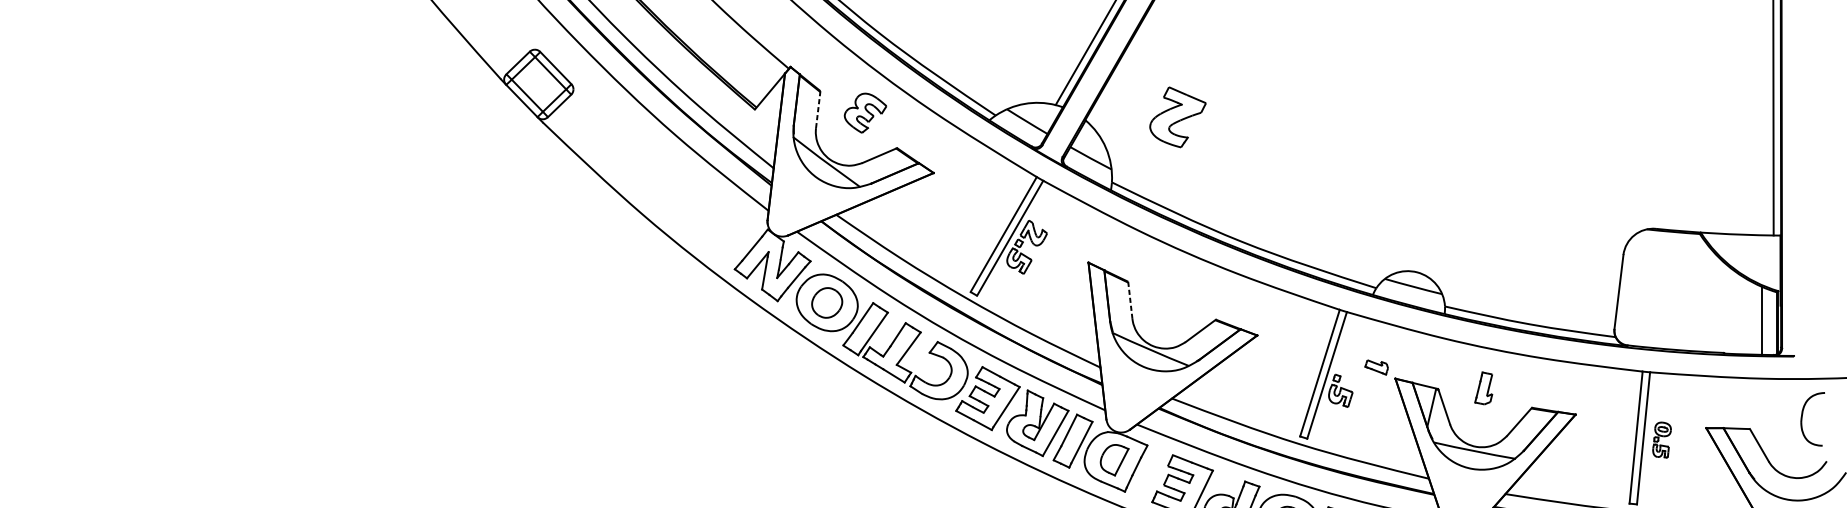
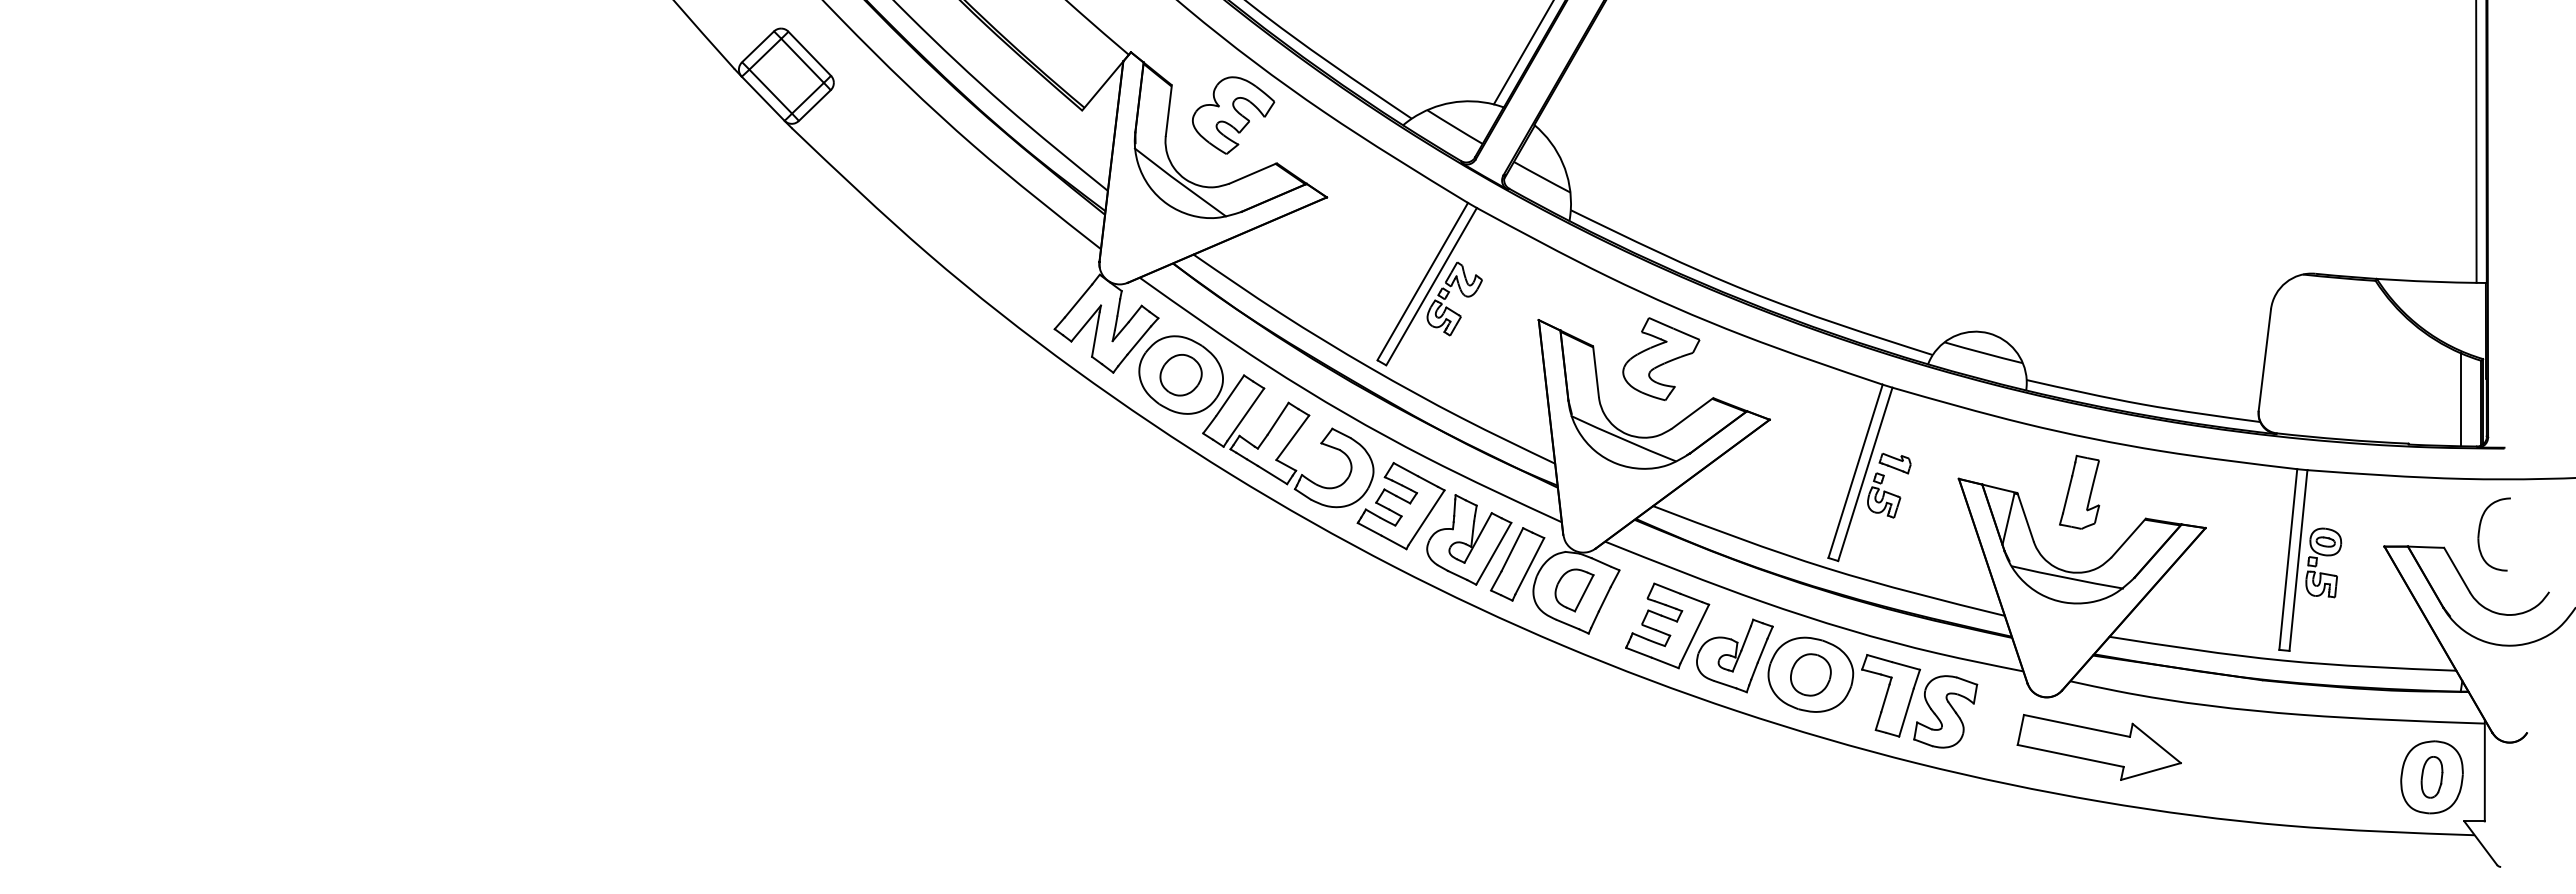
line: (817, 109) -> (1168, 110), dashed -> solid
part: (865, 113) -> (1233, 115), size x1.43
part: (1178, 116) -> (1661, 358), moved
line: (1130, 300) -> (1596, 371), dashed -> solid
part: (1376, 367) -> (1894, 463), moved
part: (1483, 387) -> (2079, 491), size x1.67
part: (1802, 415) -> (2480, 529), moved
part: (1661, 439) -> (2323, 562), size x1.43

